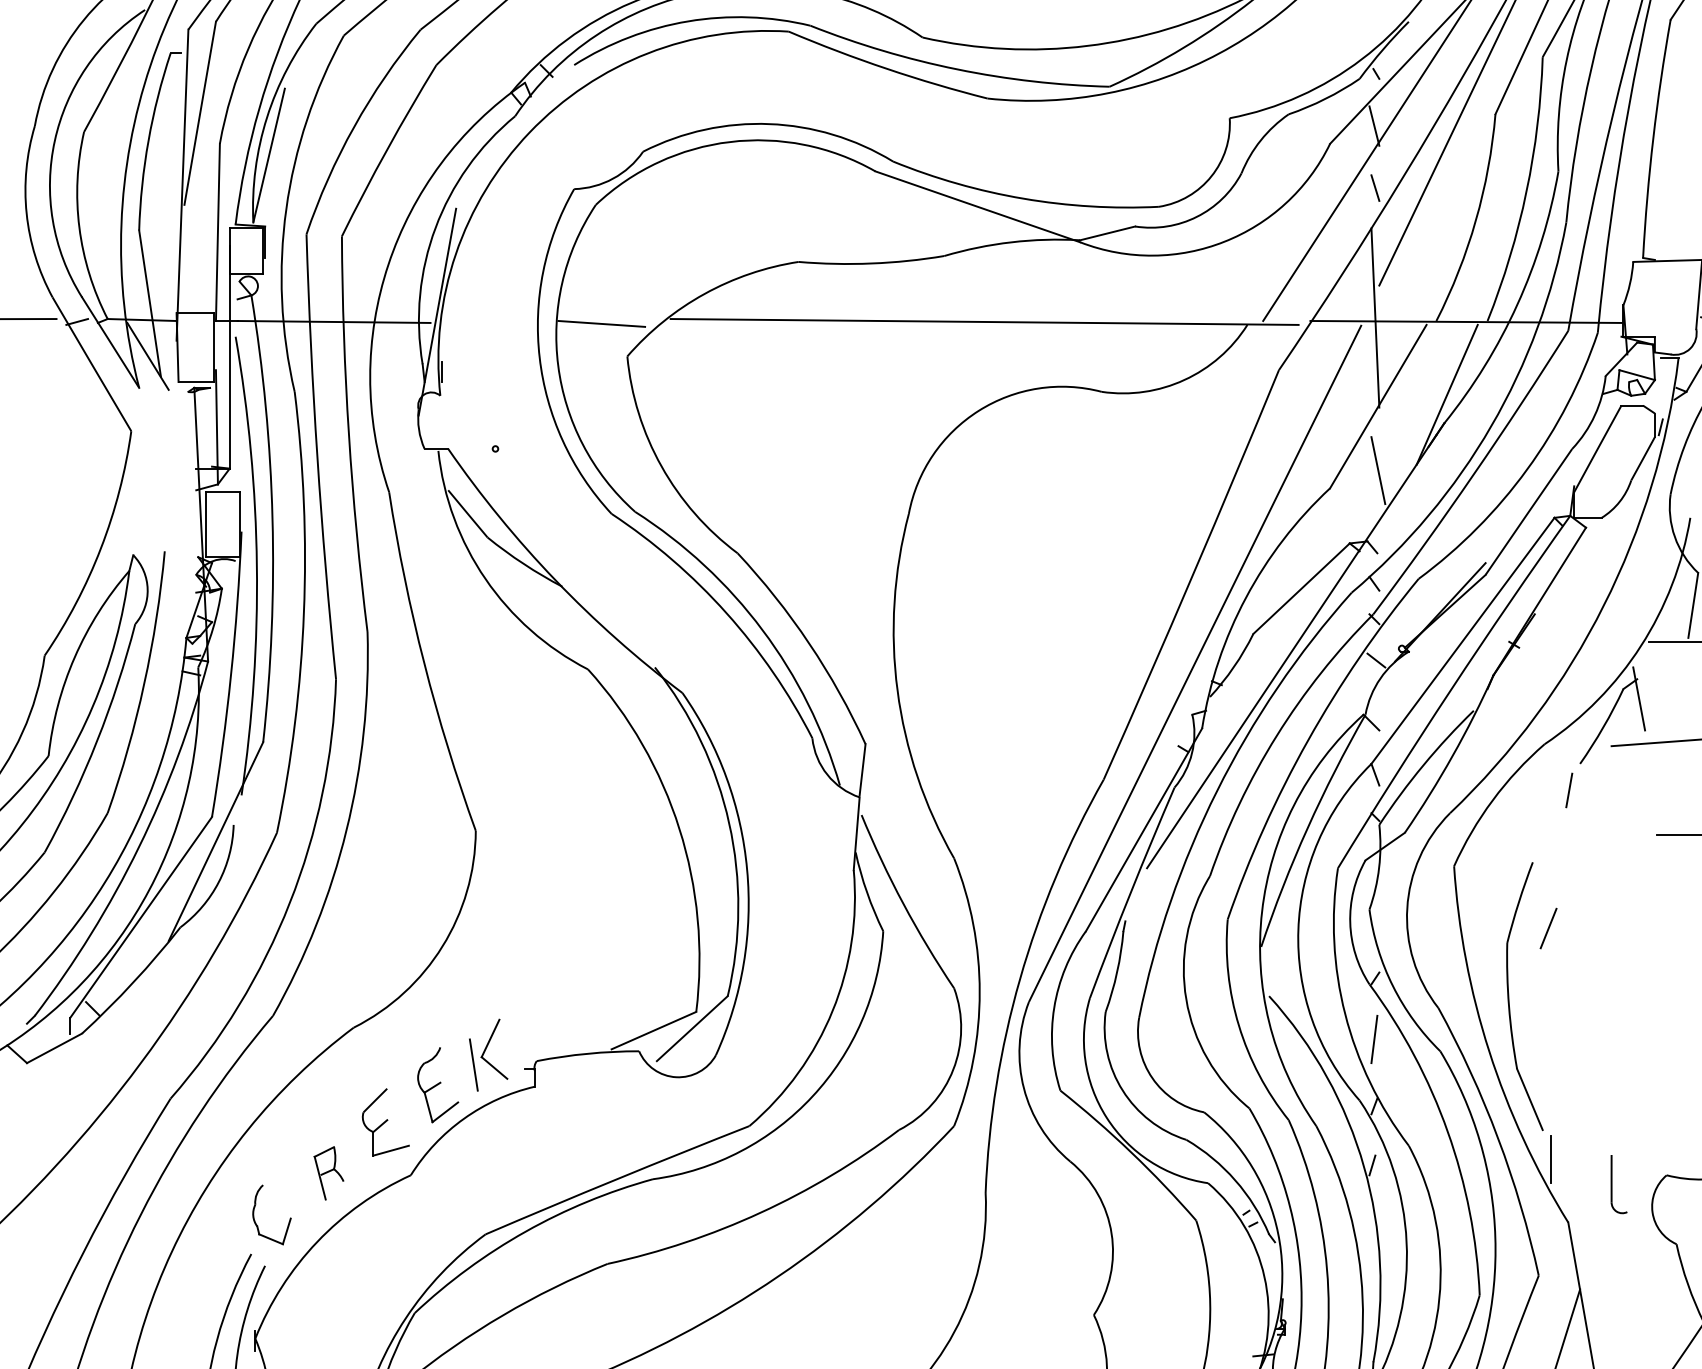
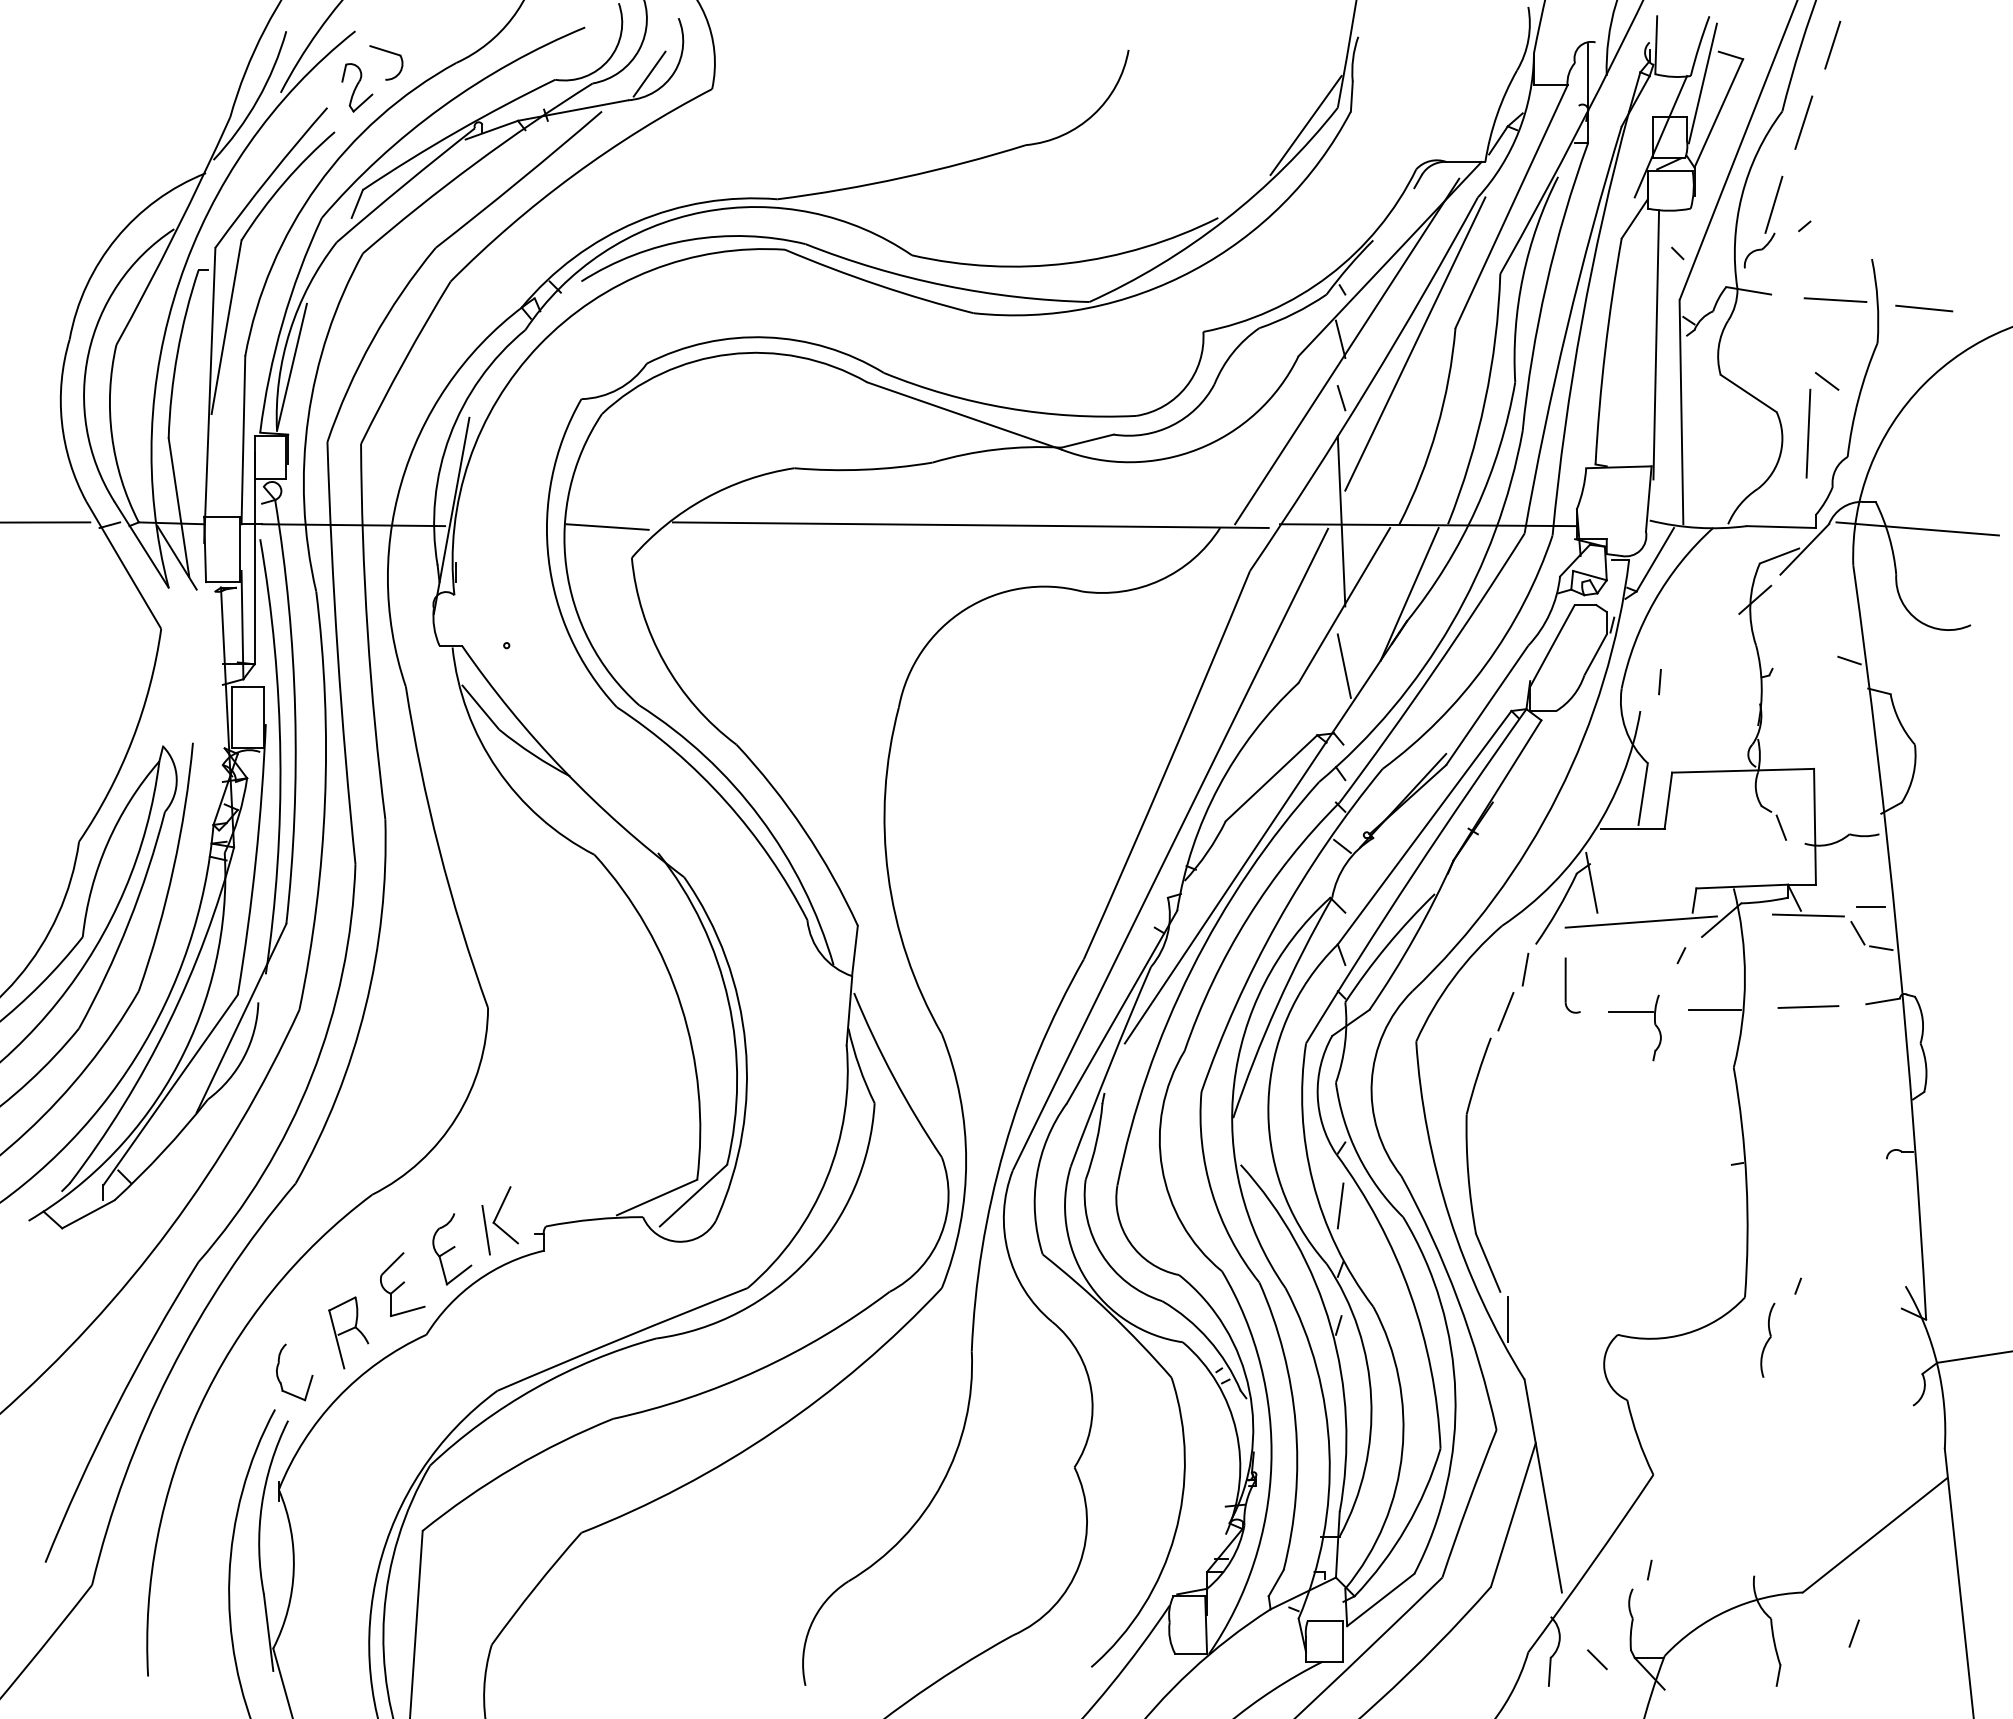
line: (1548, 928) -> (1505, 1011), moved
part: (328, 1172) -> (348, 1332), size x1.43
part: (1618, 1184) -> (1572, 985), moved

